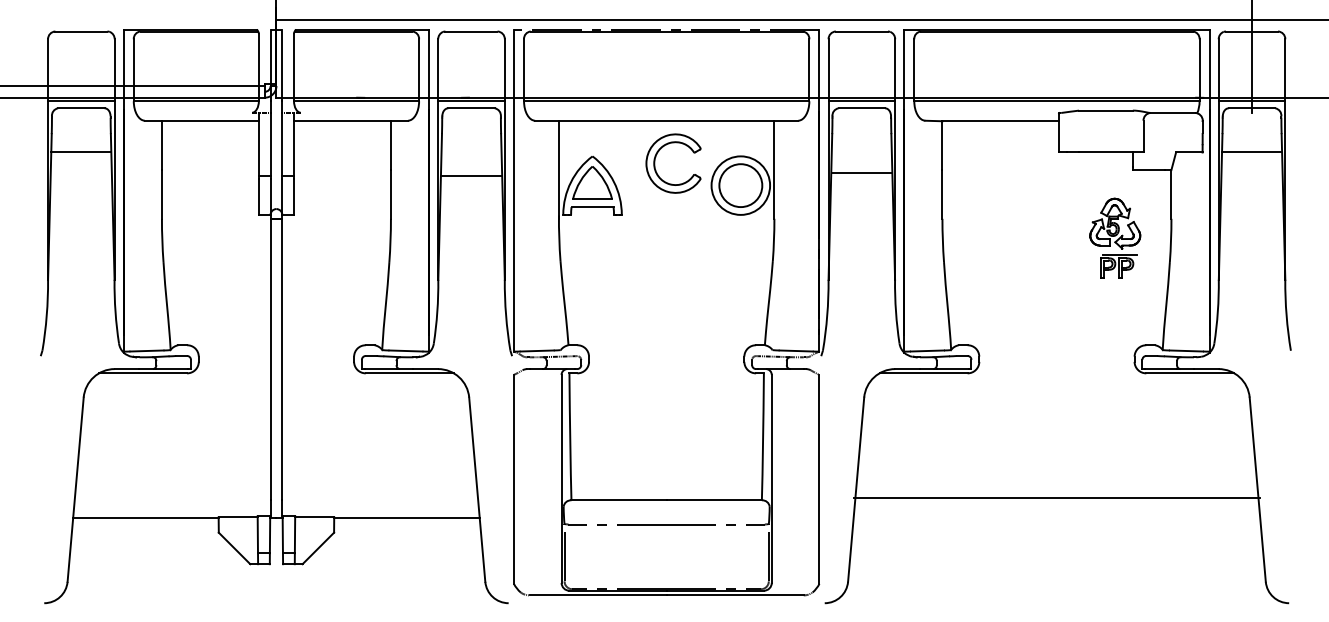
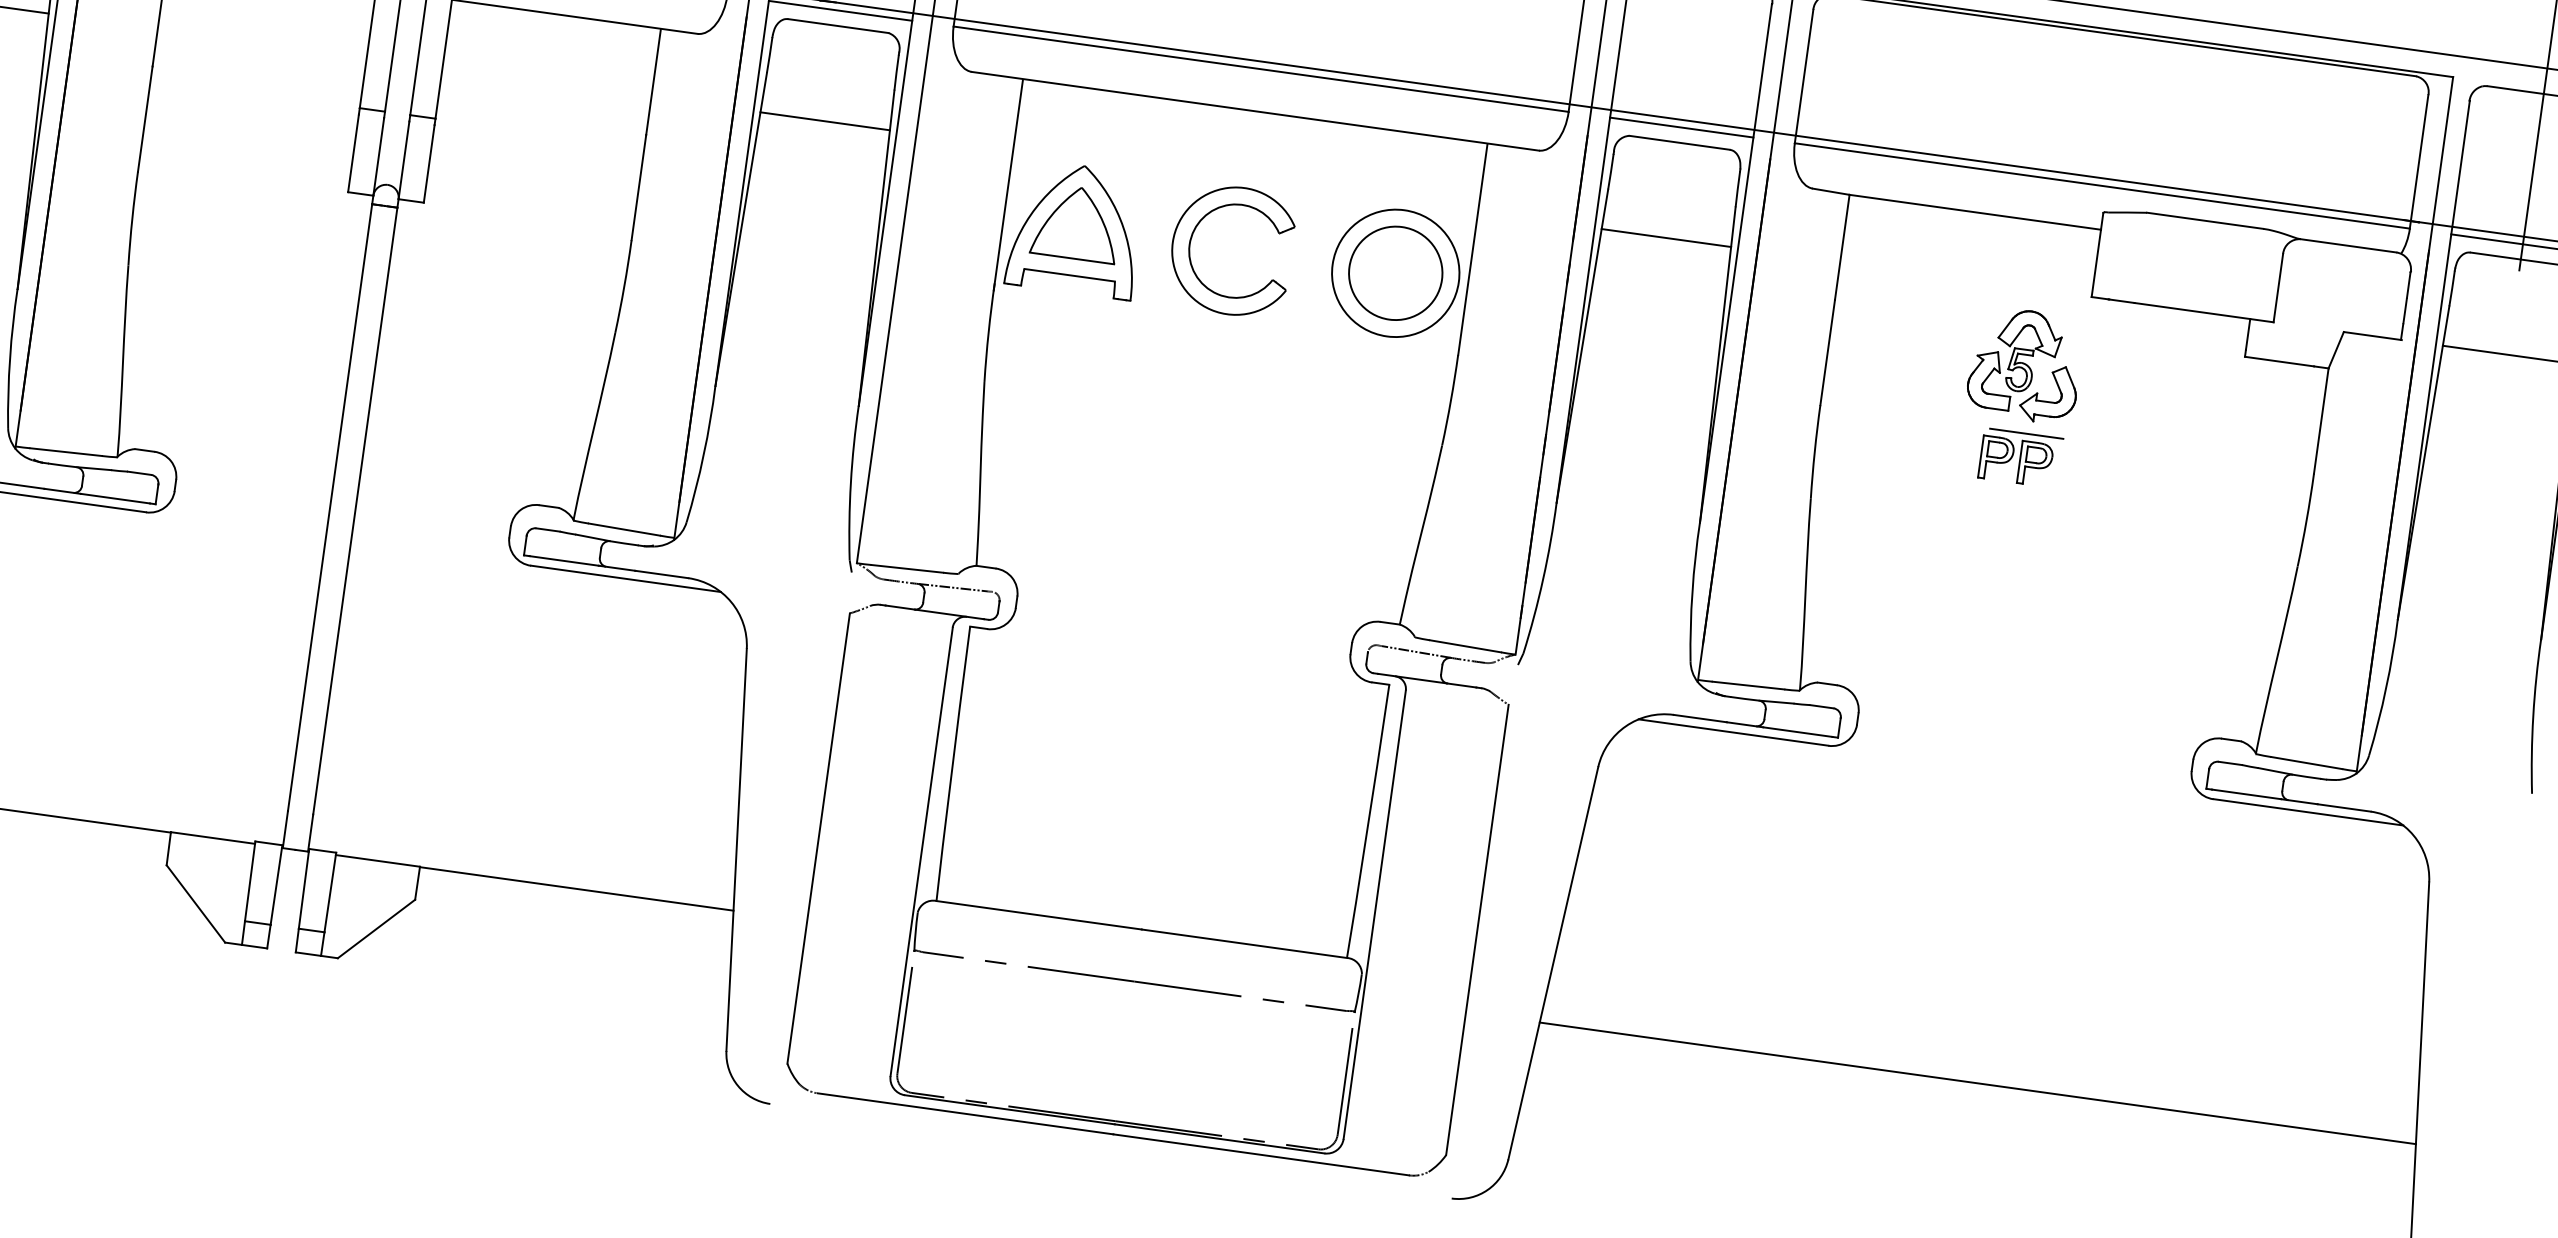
part: (655, 163) -> (1192, 244), moved
line: (861, 173) -> (1665, 237), moved
line: (471, 176) -> (825, 121), moved
part: (1115, 237) -> (2021, 395), moved
line: (1056, 497) -> (1976, 1083), moved

